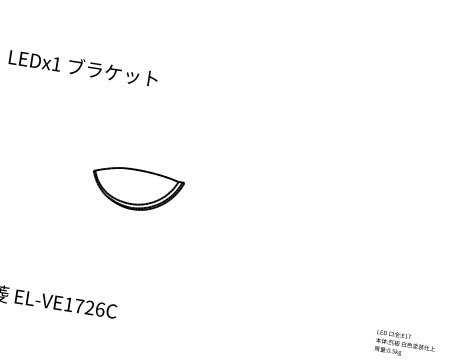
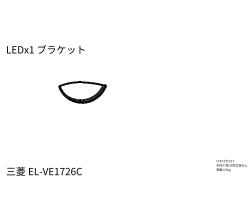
part: (136, 189) -> (82, 92), moved

